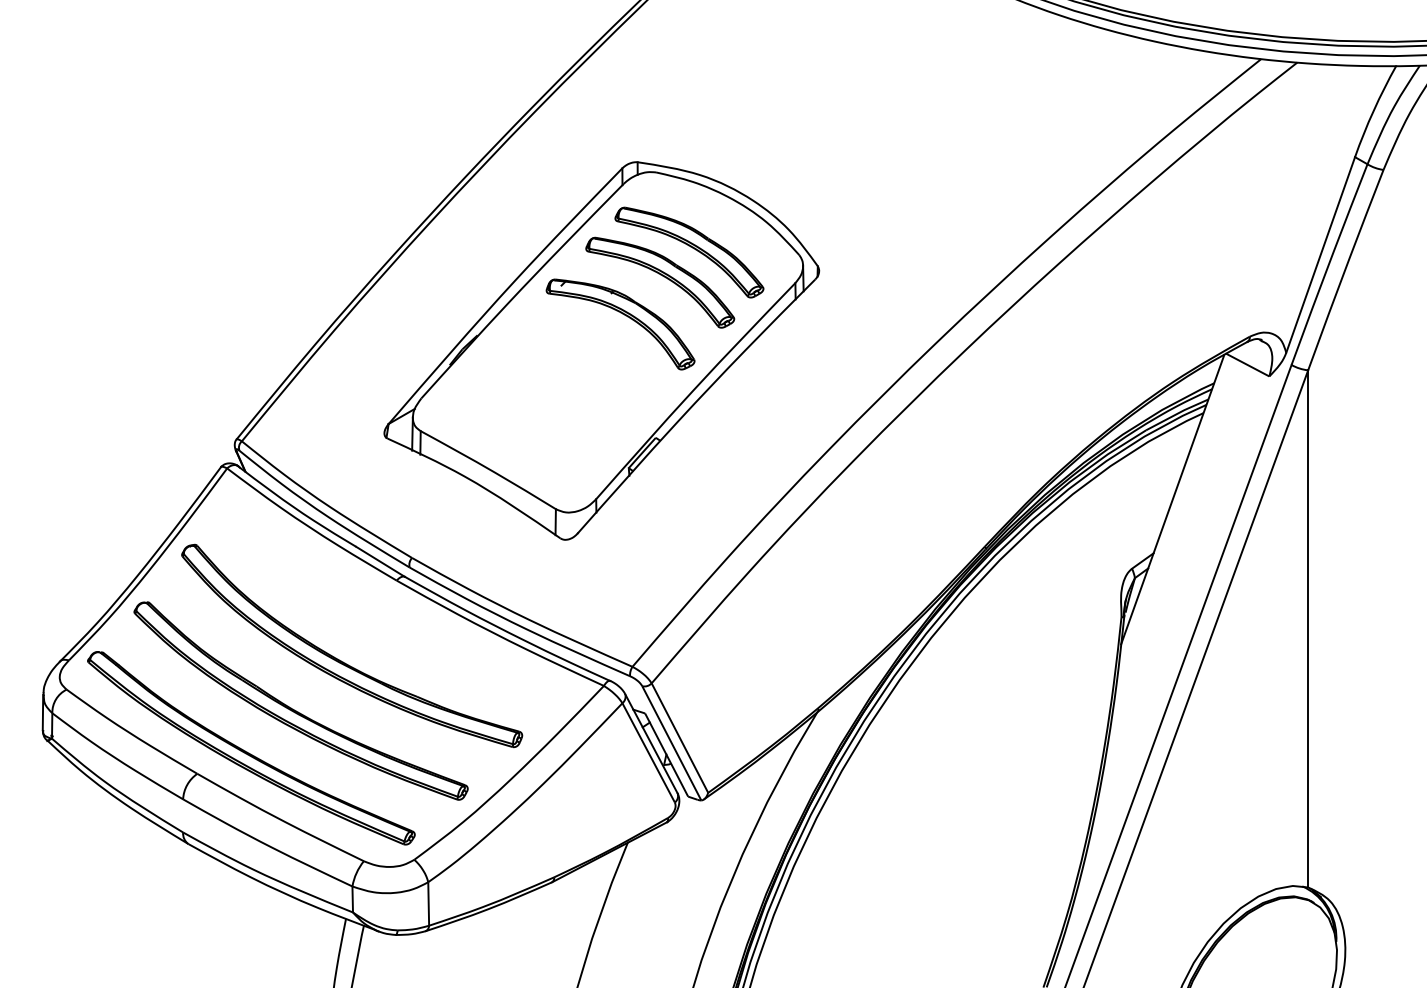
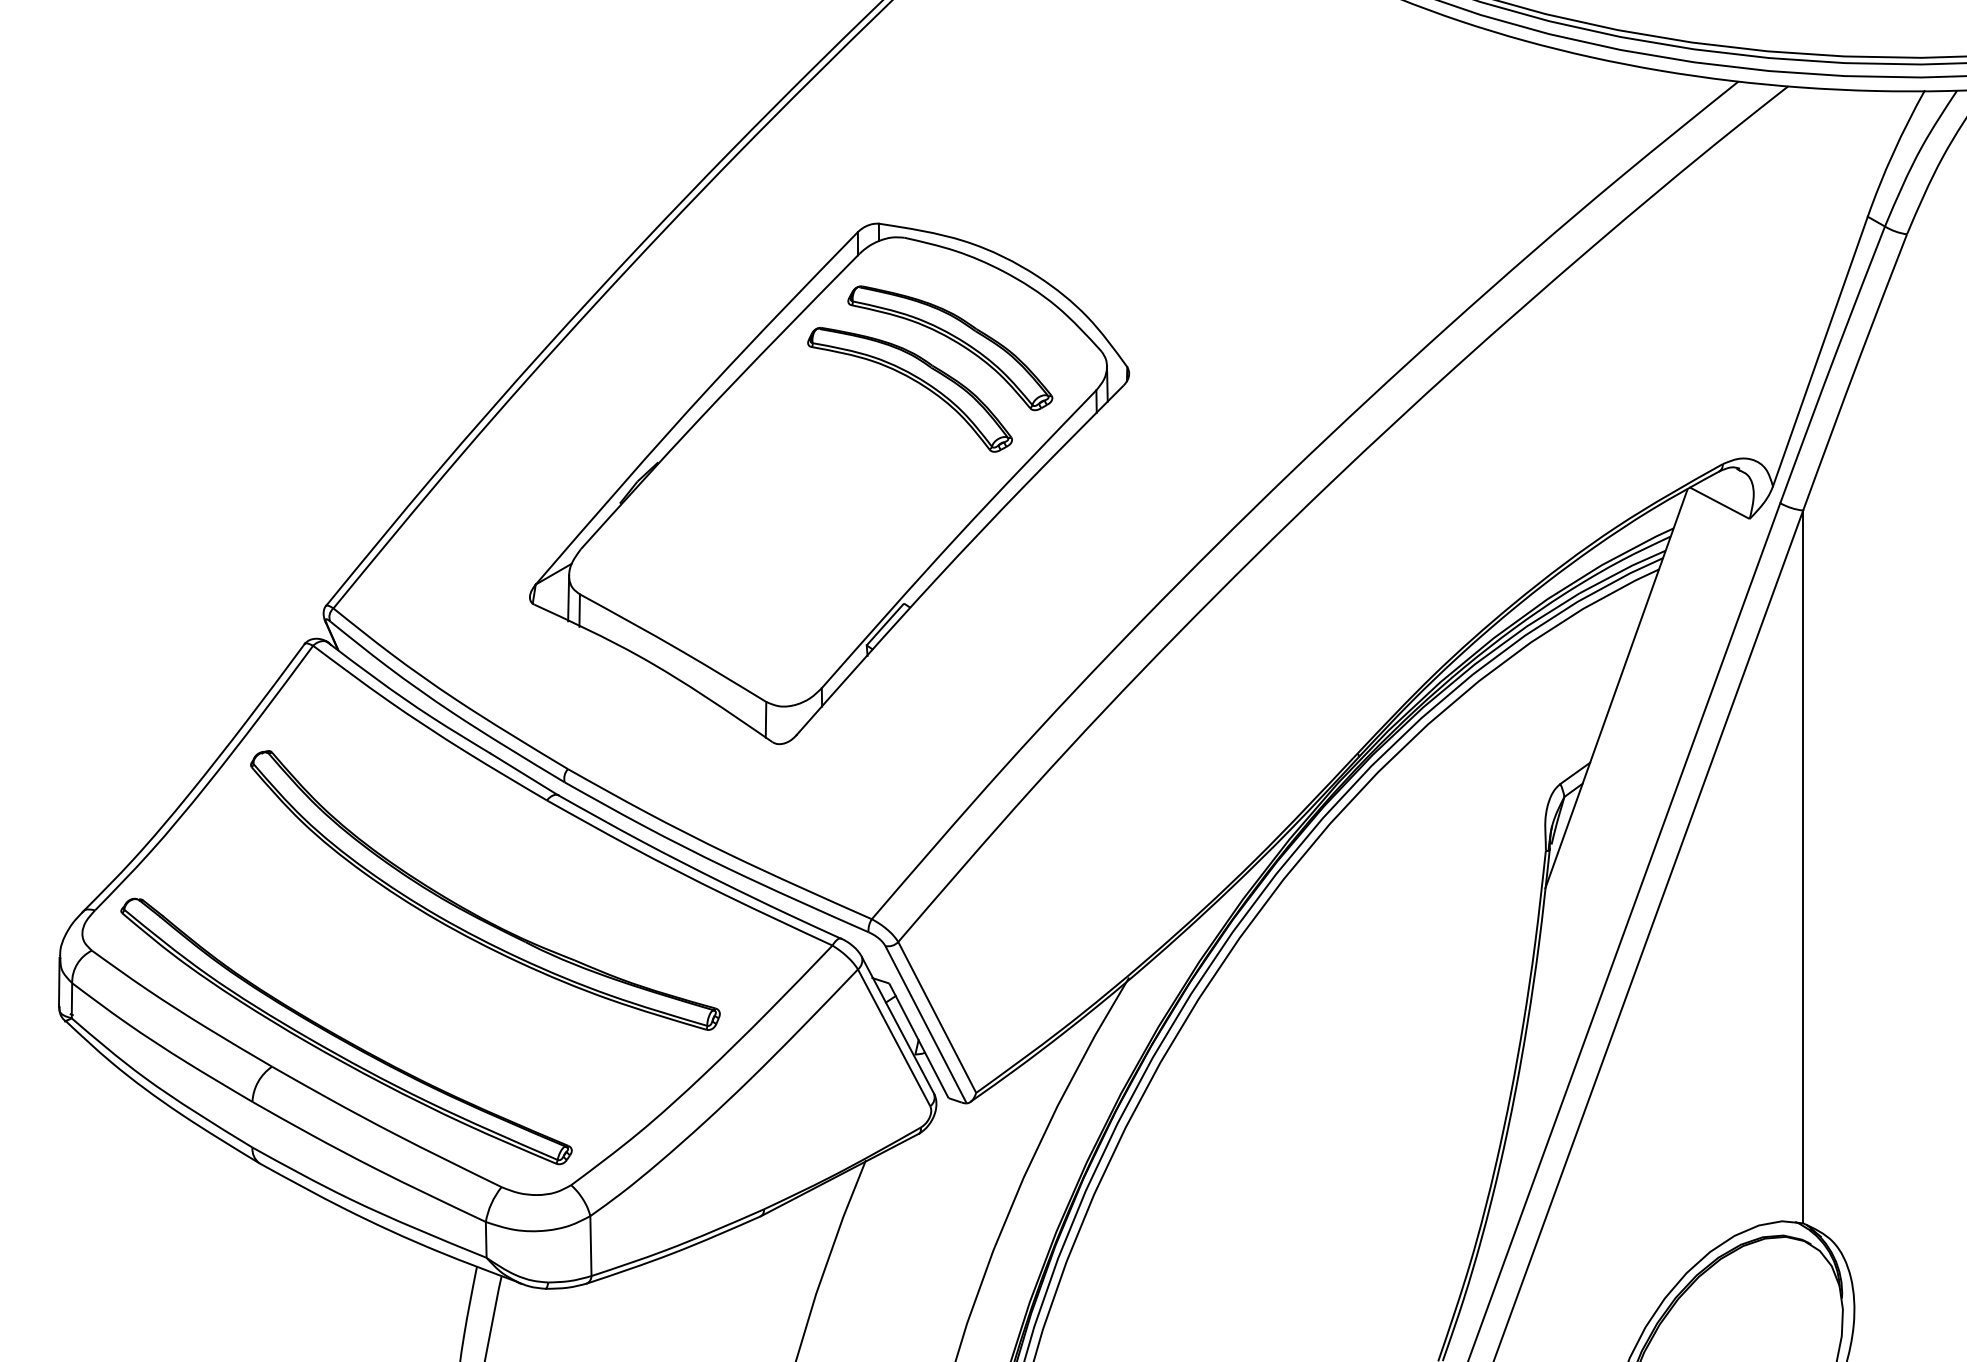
part: (625, 315) -> (862, 435), removed
part: (296, 710) -> (408, 979), removed

